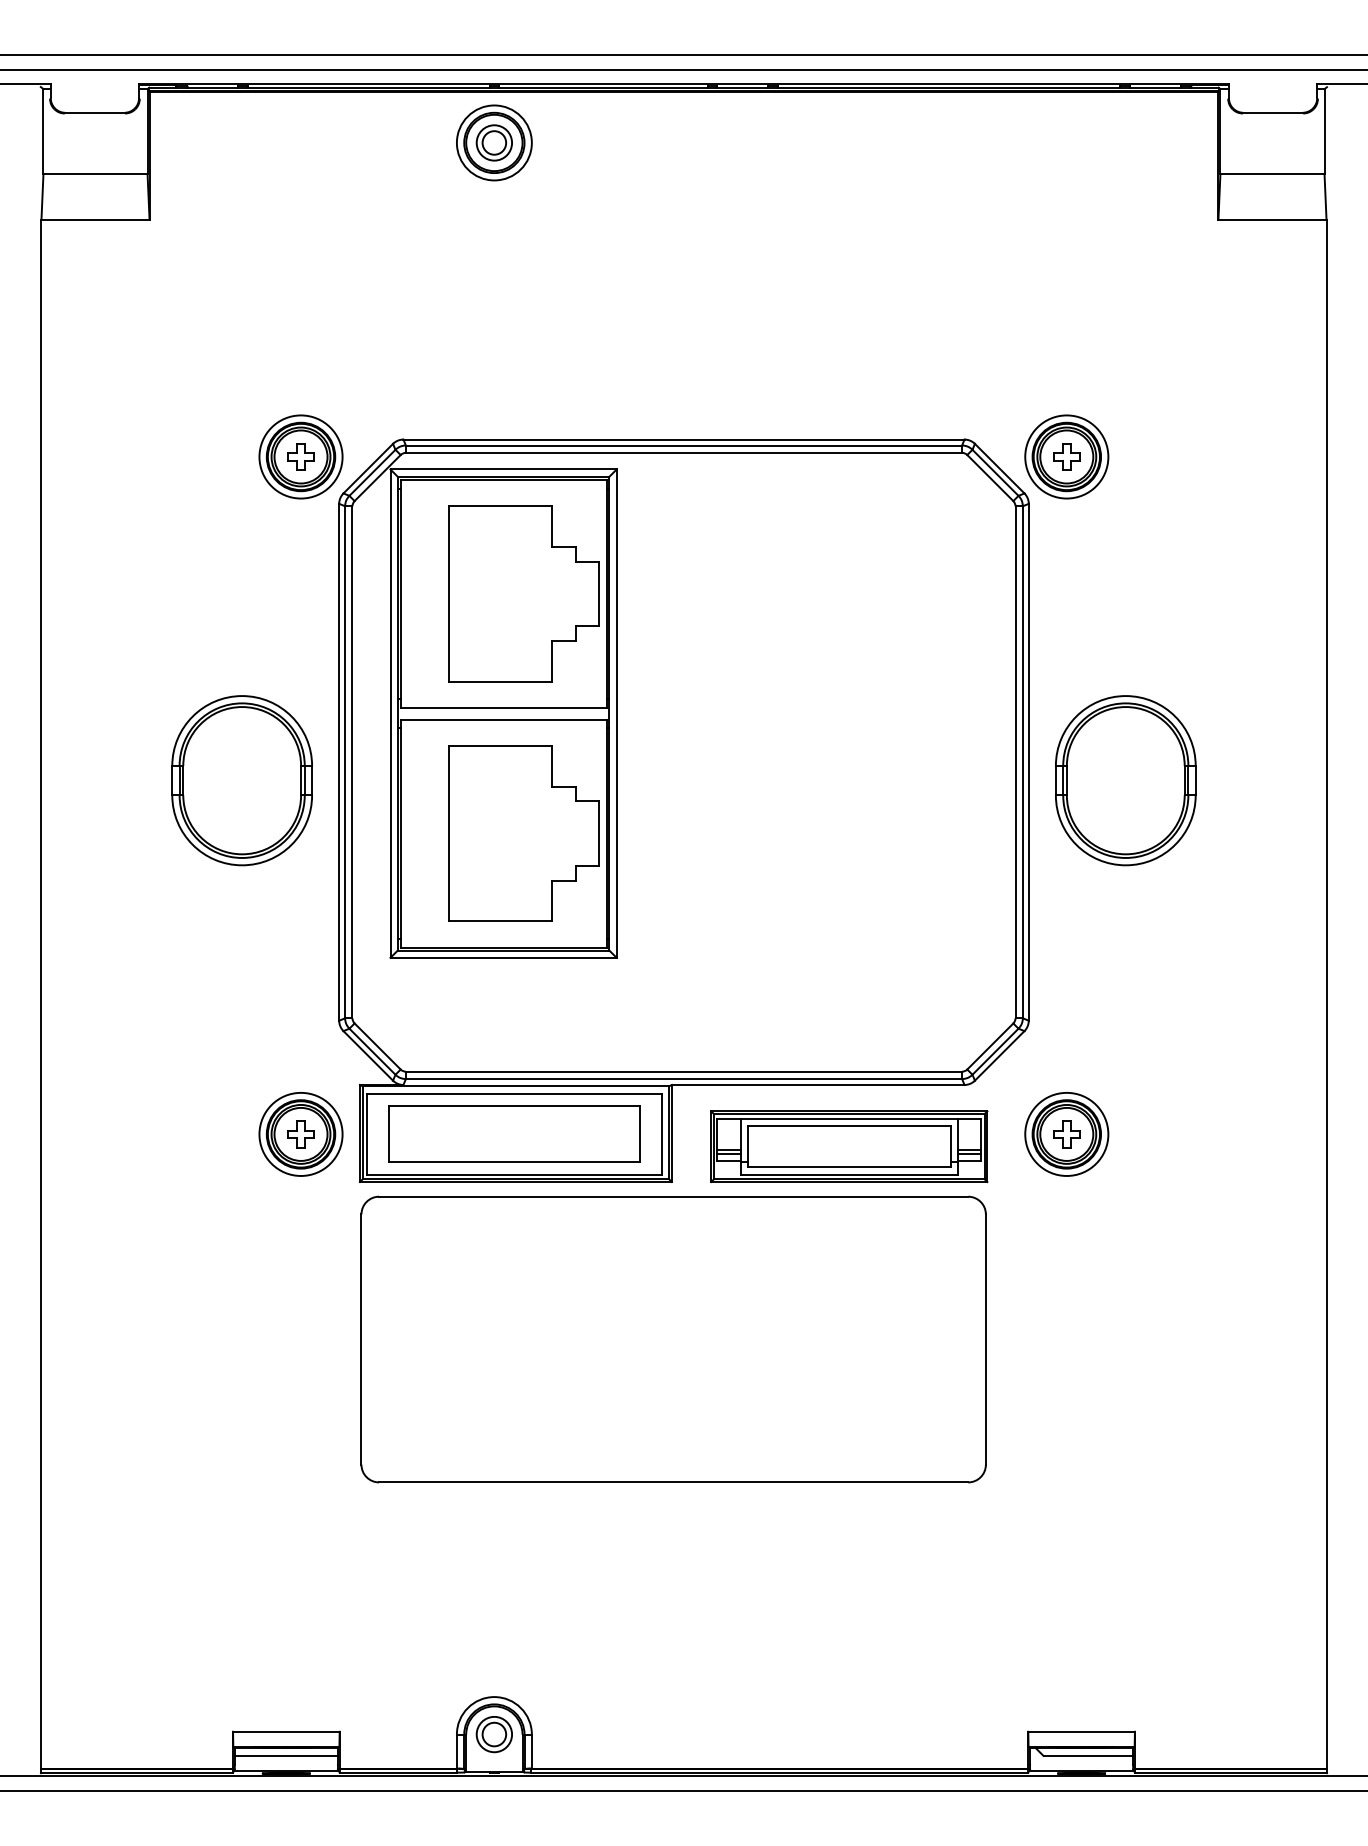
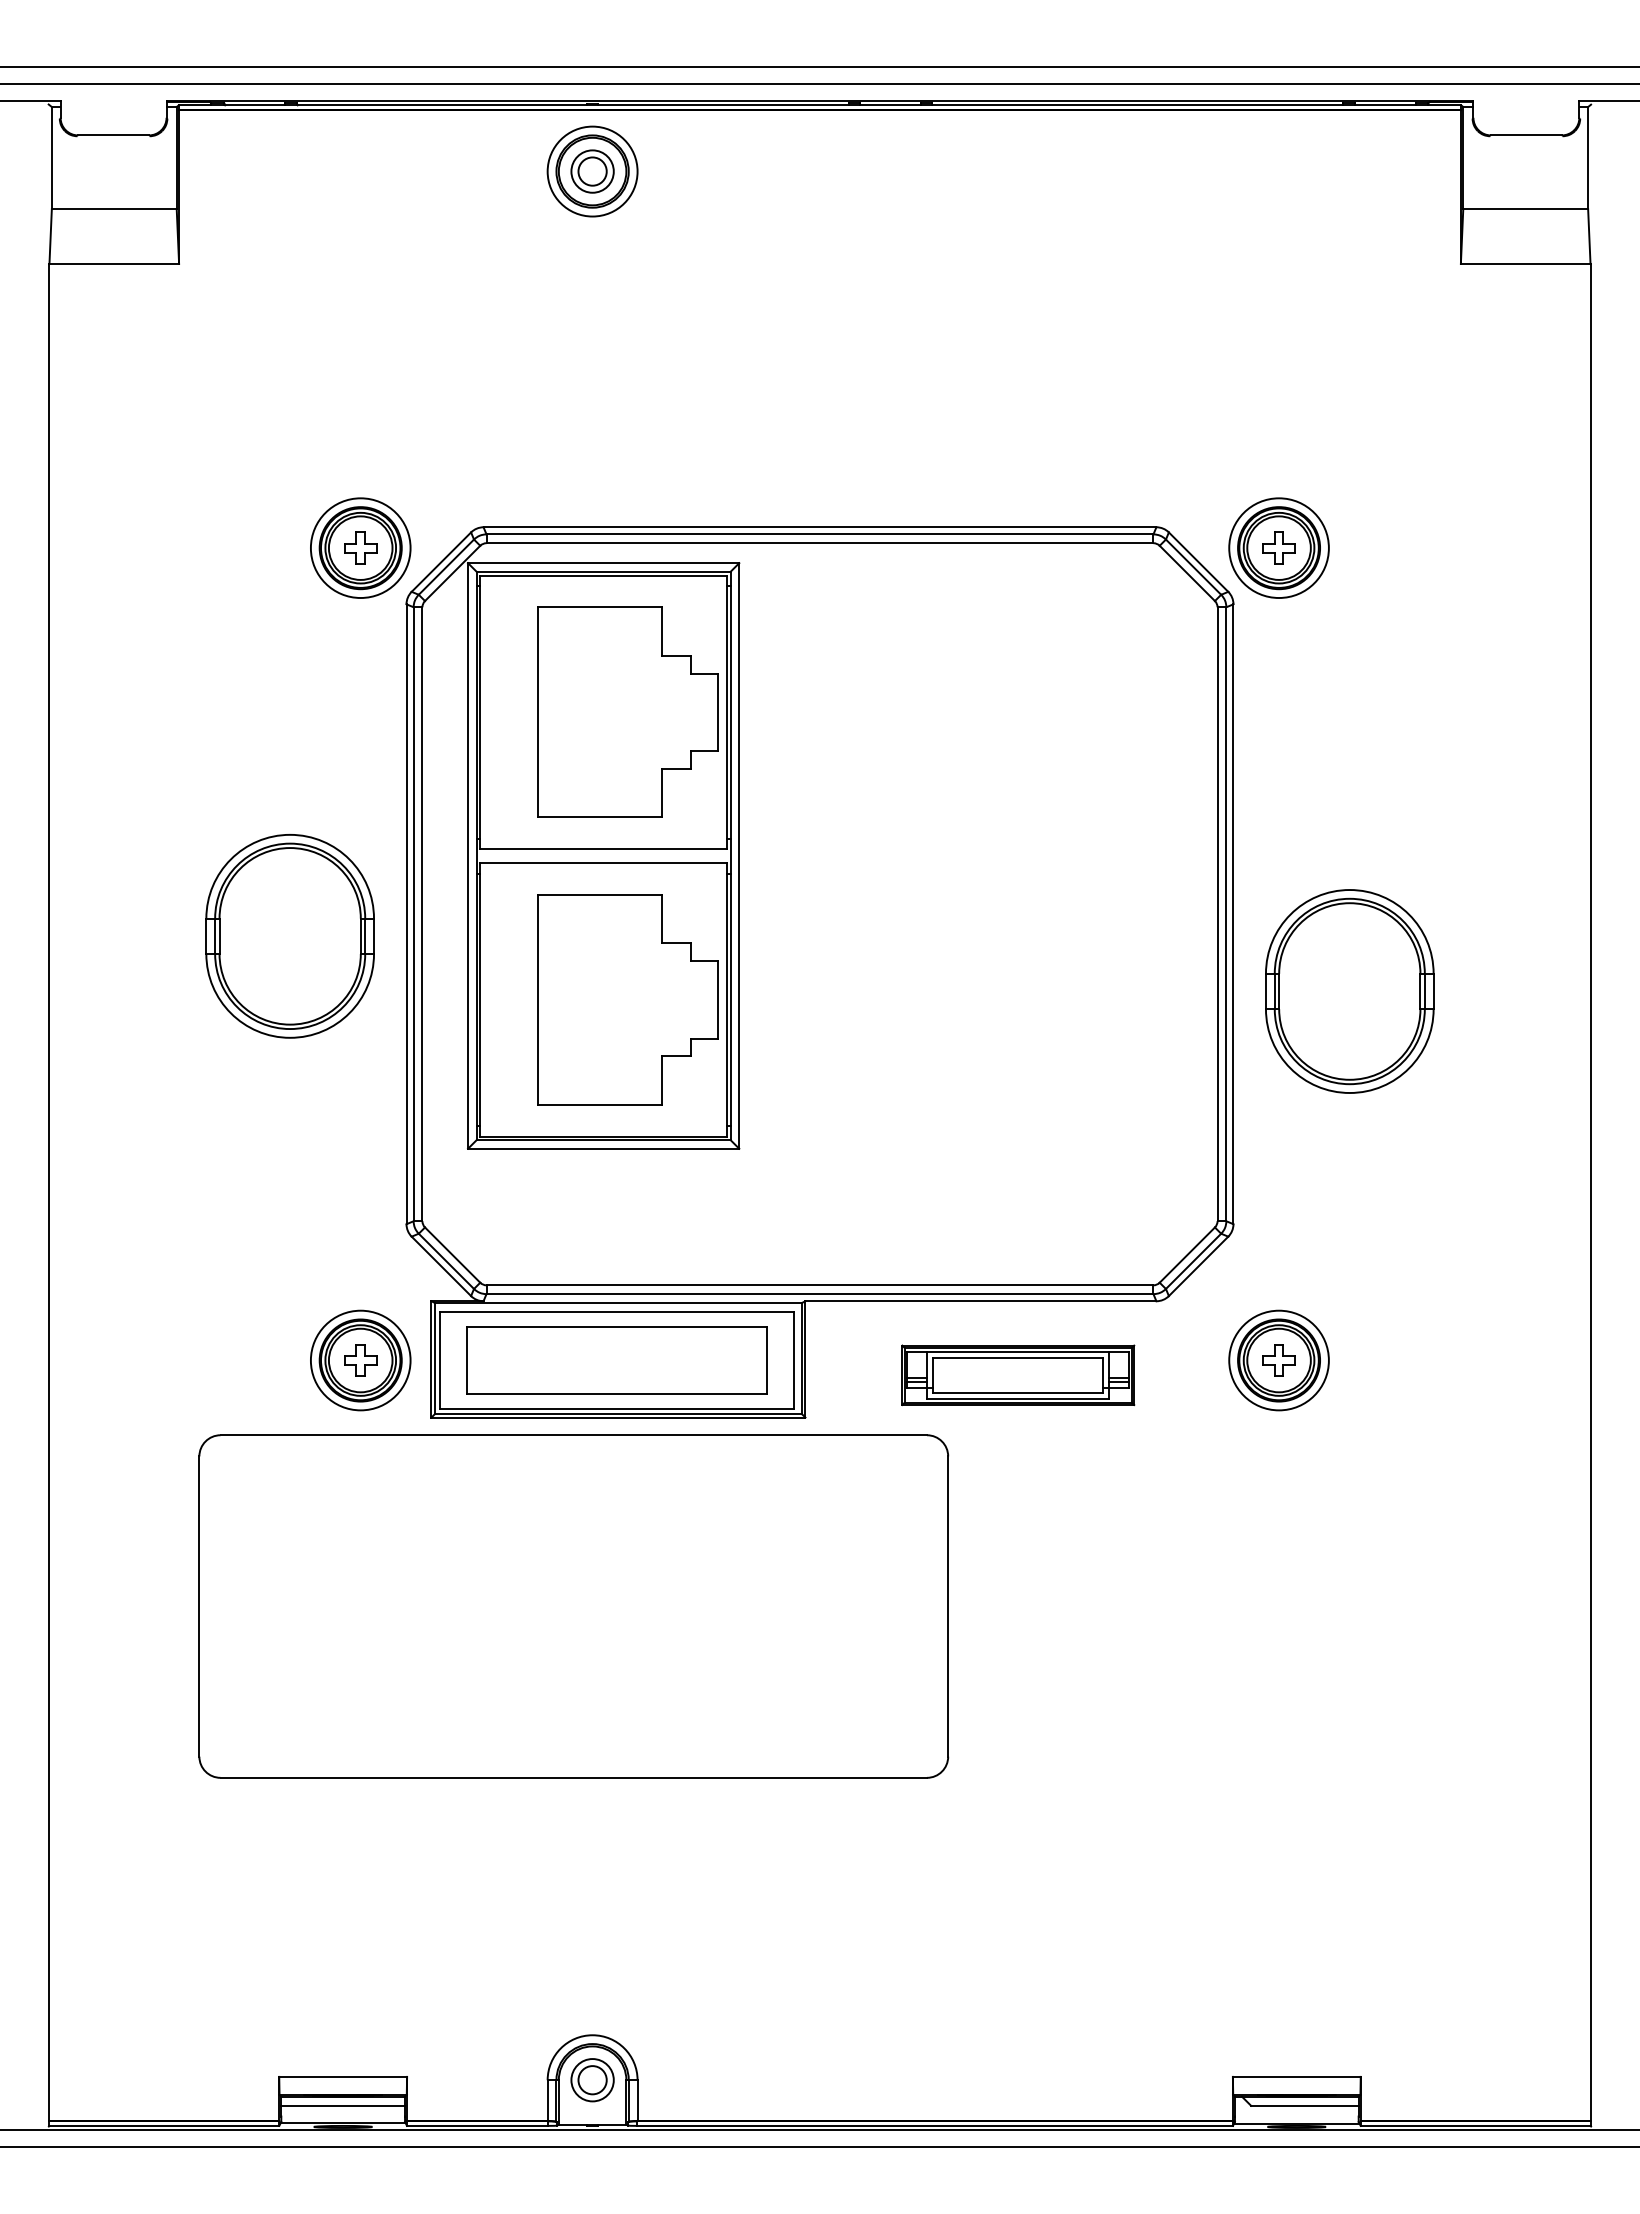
part: (1125, 780) -> (1349, 991), moved
part: (849, 1146) -> (1018, 1375), size x0.7
part: (673, 1339) -> (573, 1606), moved

